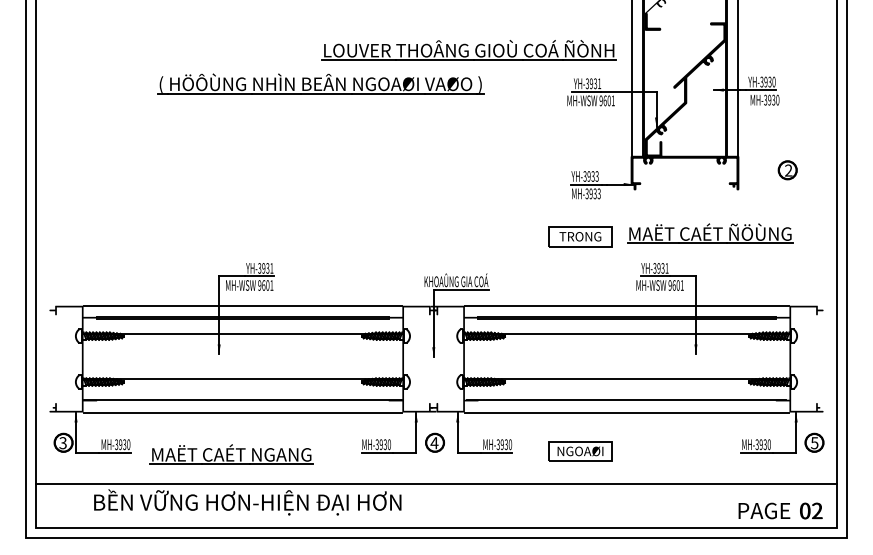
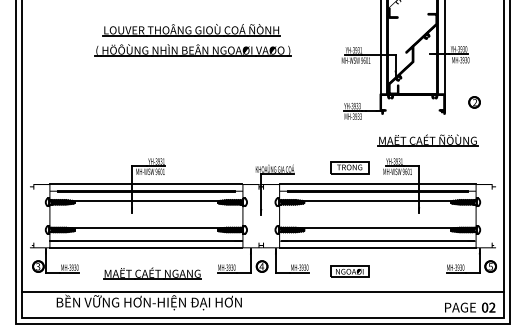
part: (468, 50) -> (191, 30), moved
part: (580, 236) -> (349, 167), moved
part: (231, 454) -> (152, 273), moved

